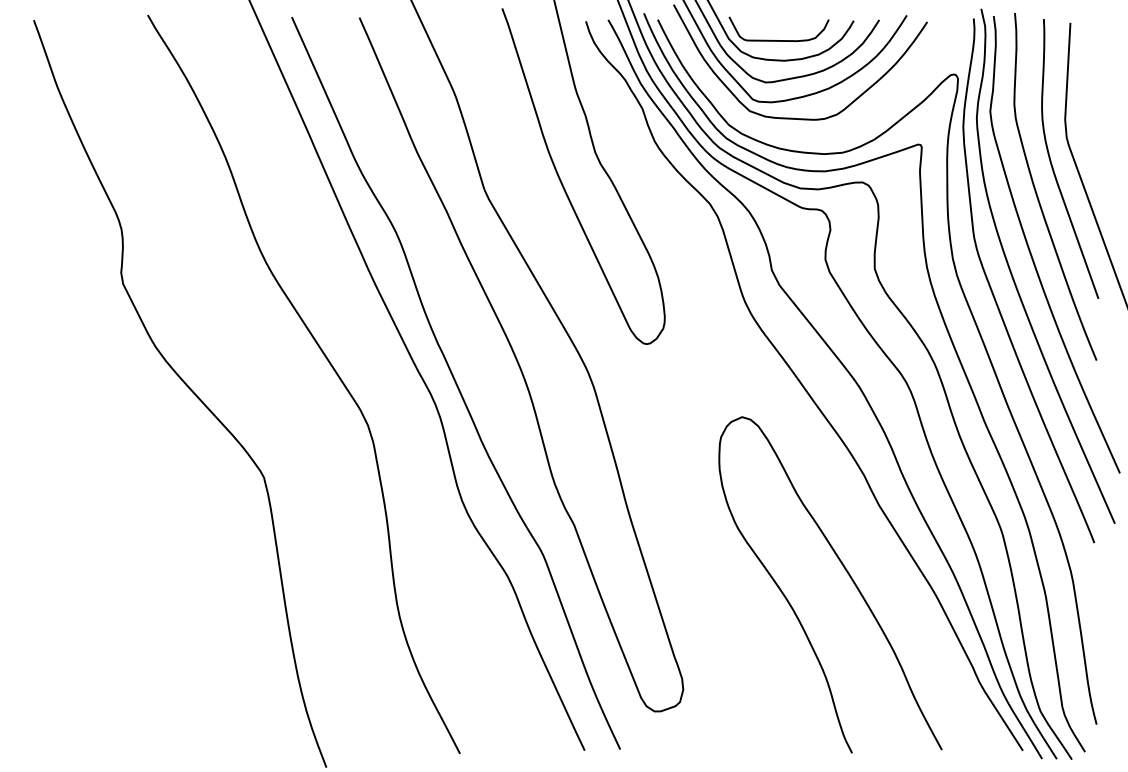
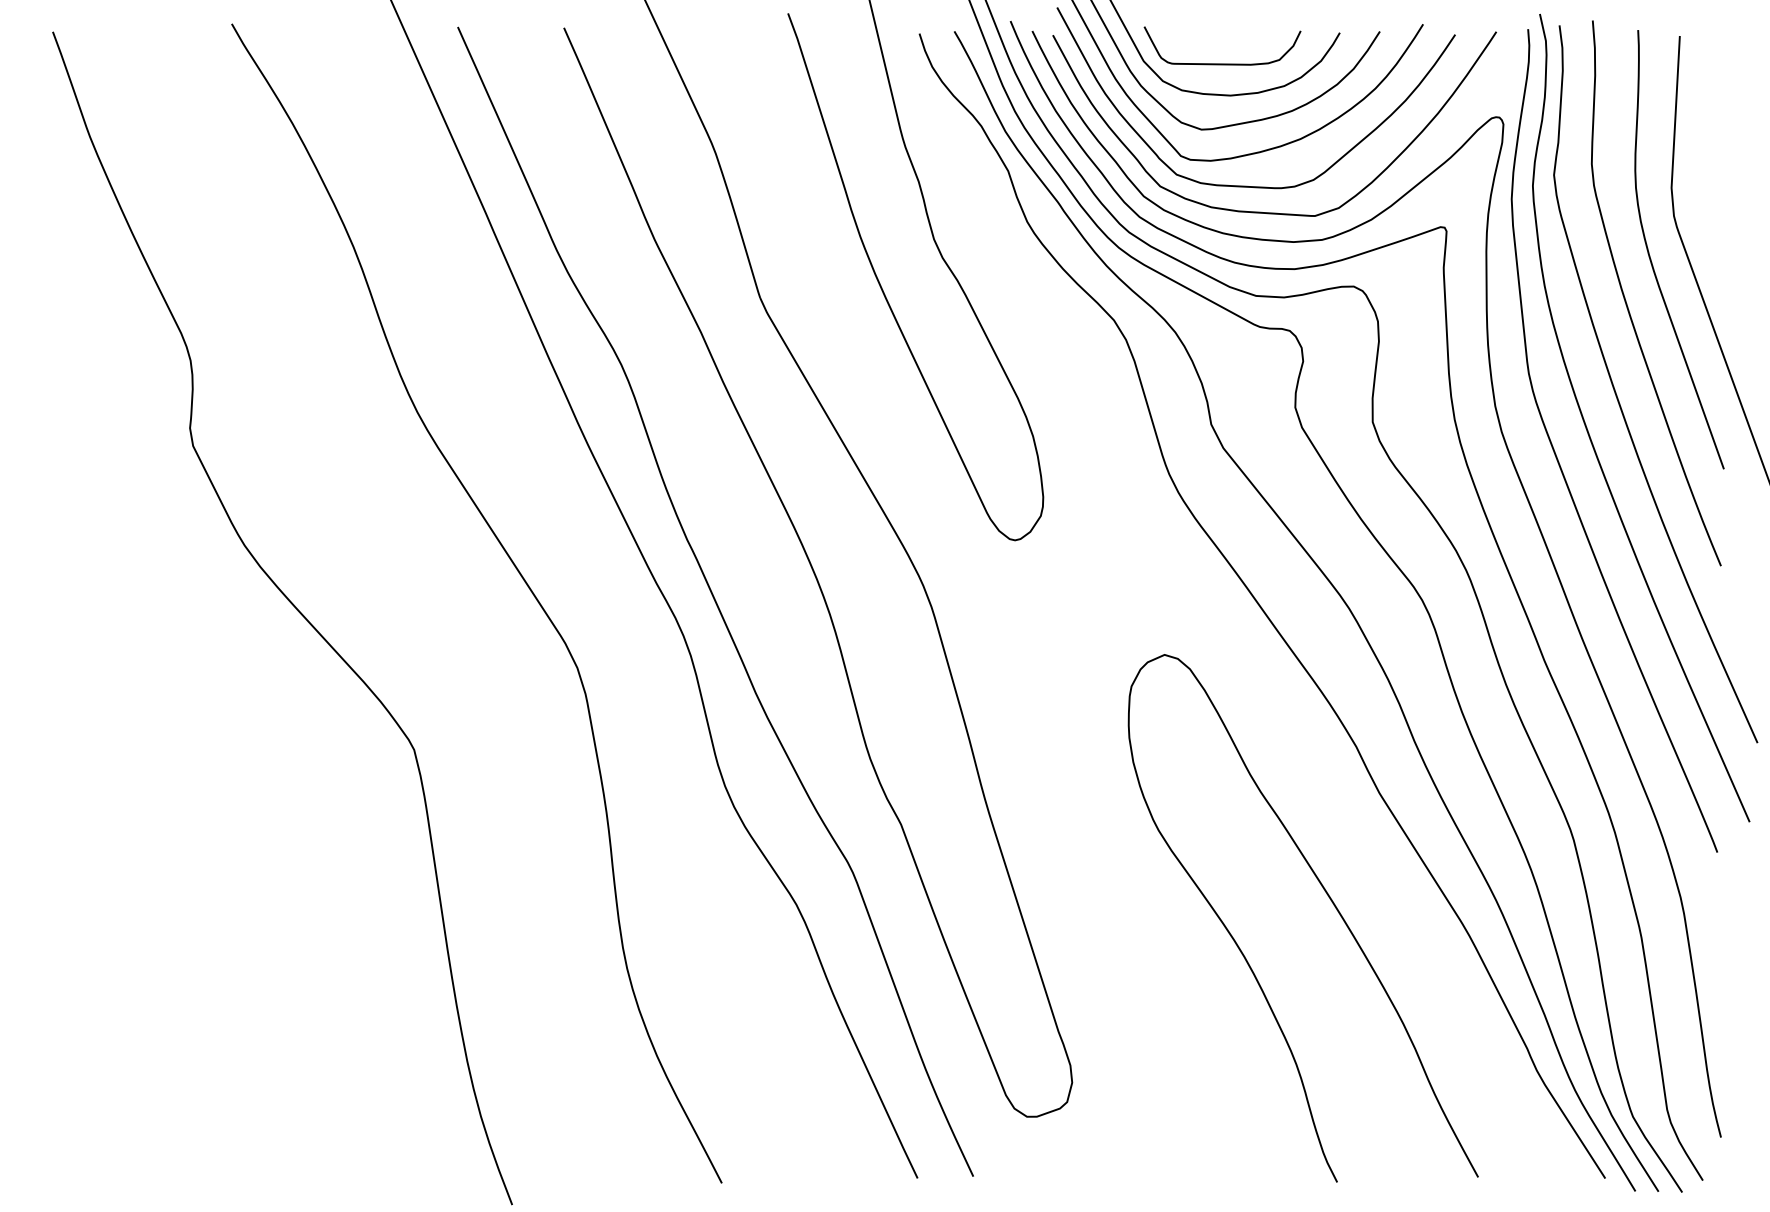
curve: (809, 134) -> (1270, 211), added

